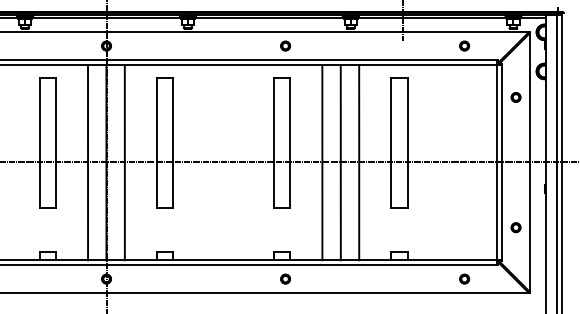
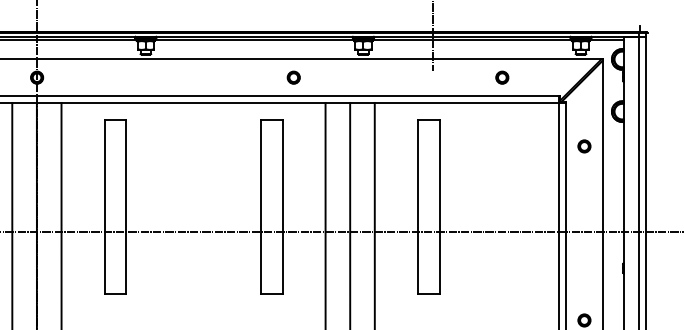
part: (285, 45) -> (293, 76), moved
part: (464, 45) -> (502, 76), moved

